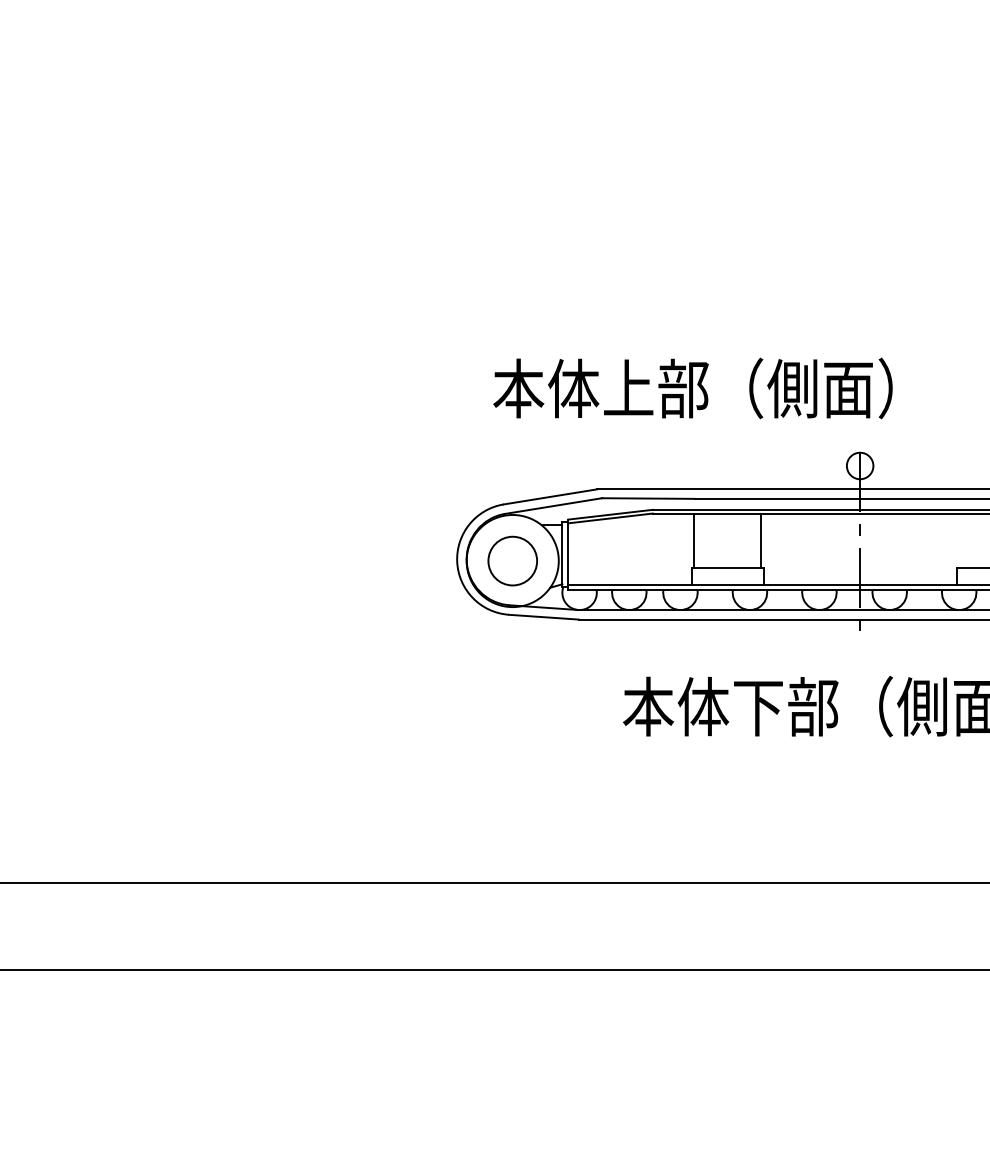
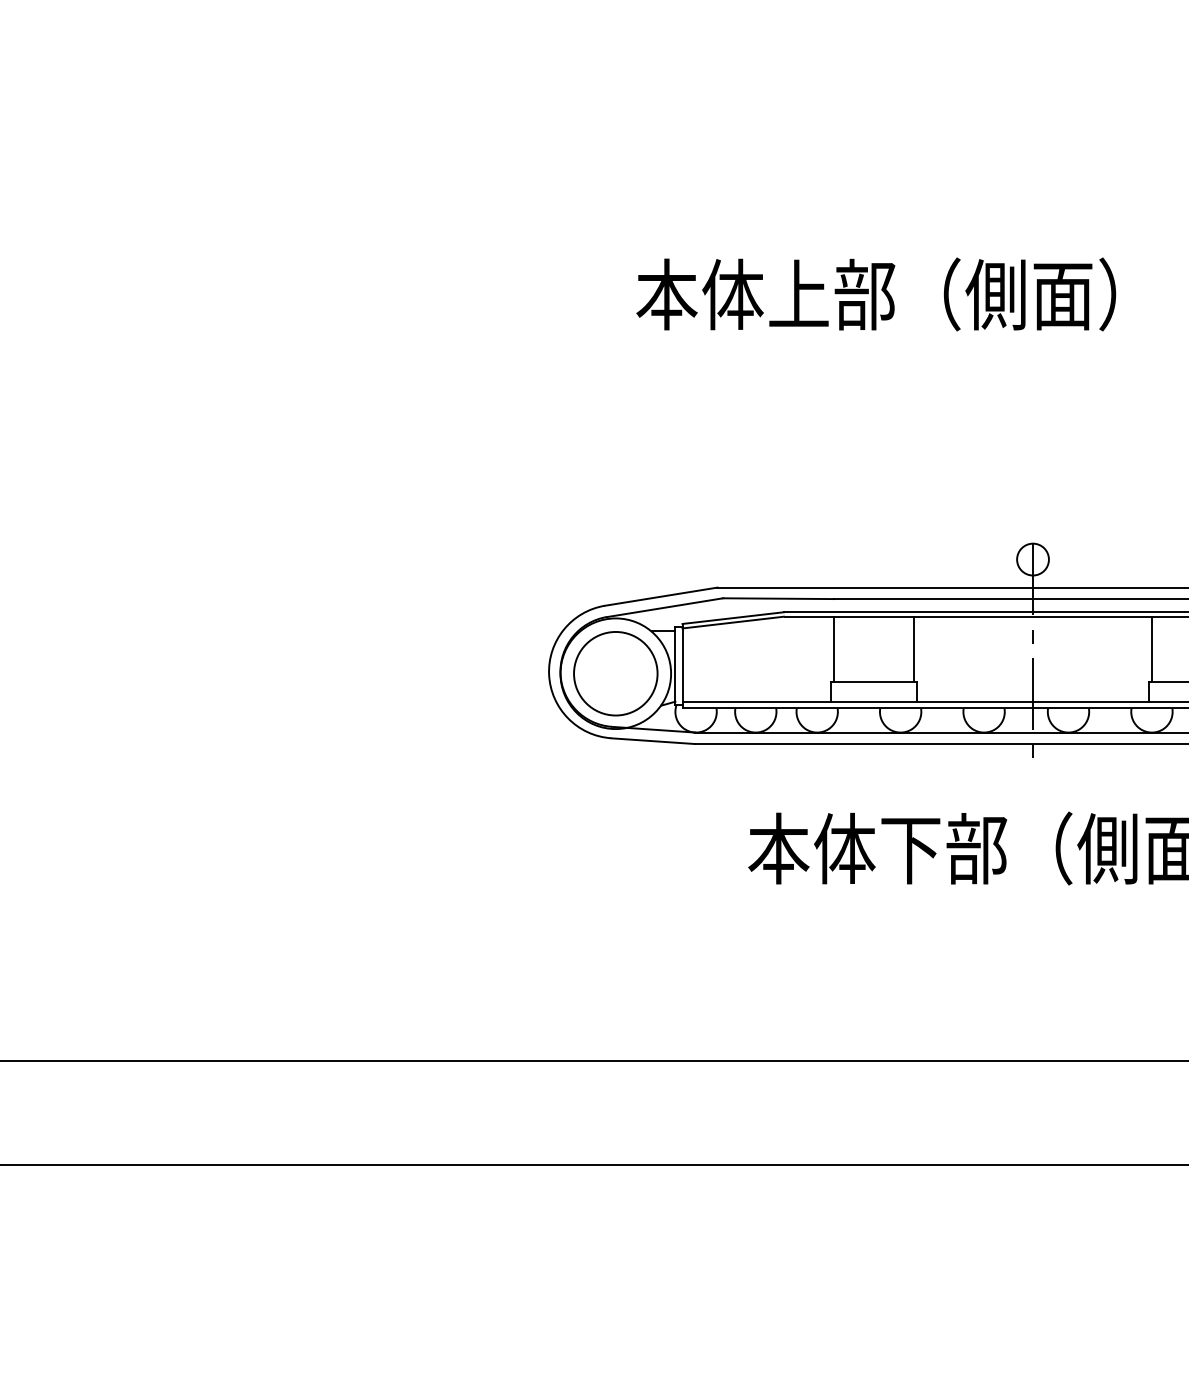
text: (693, 388) -> (876, 294), moved
line: (958, 540) -> (1151, 649), added
circle: (512, 560) -> (615, 673), size x1.43

